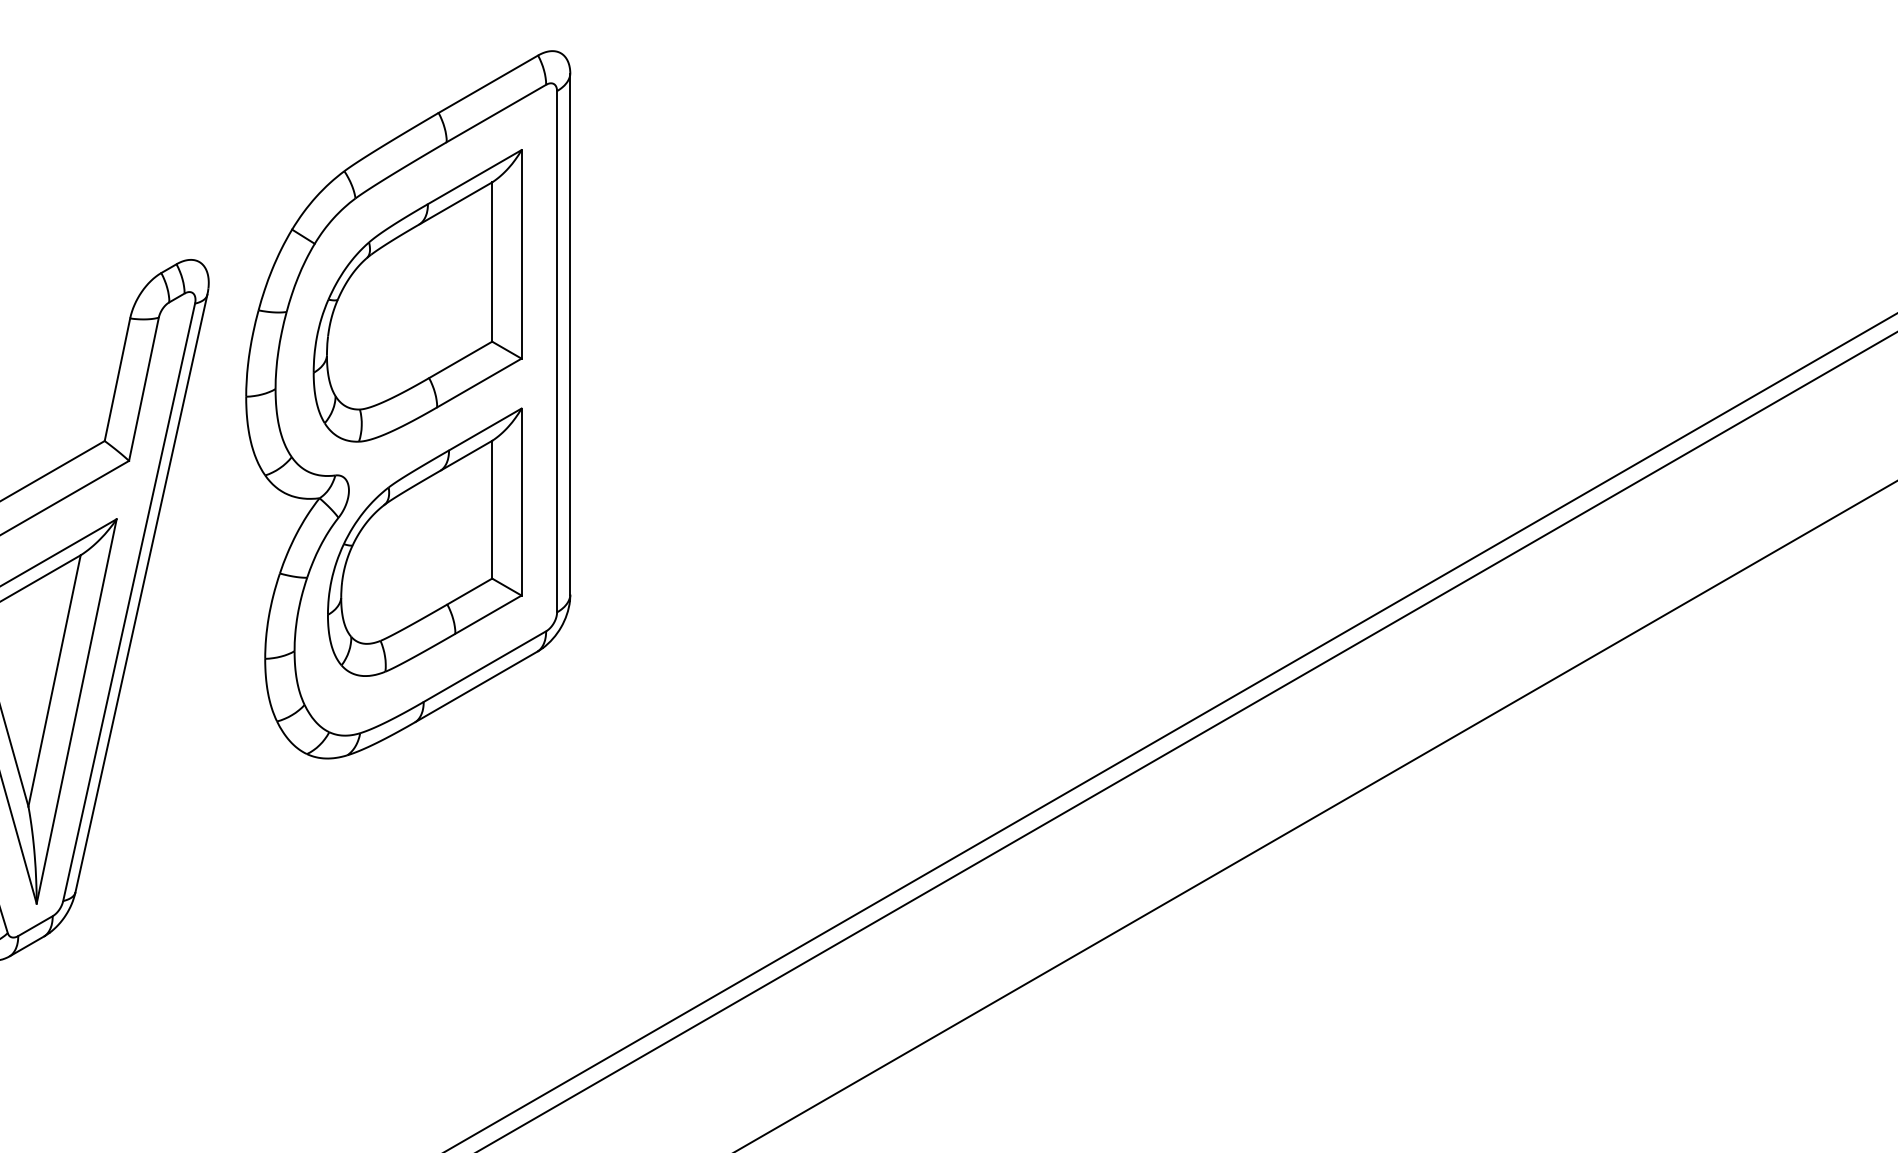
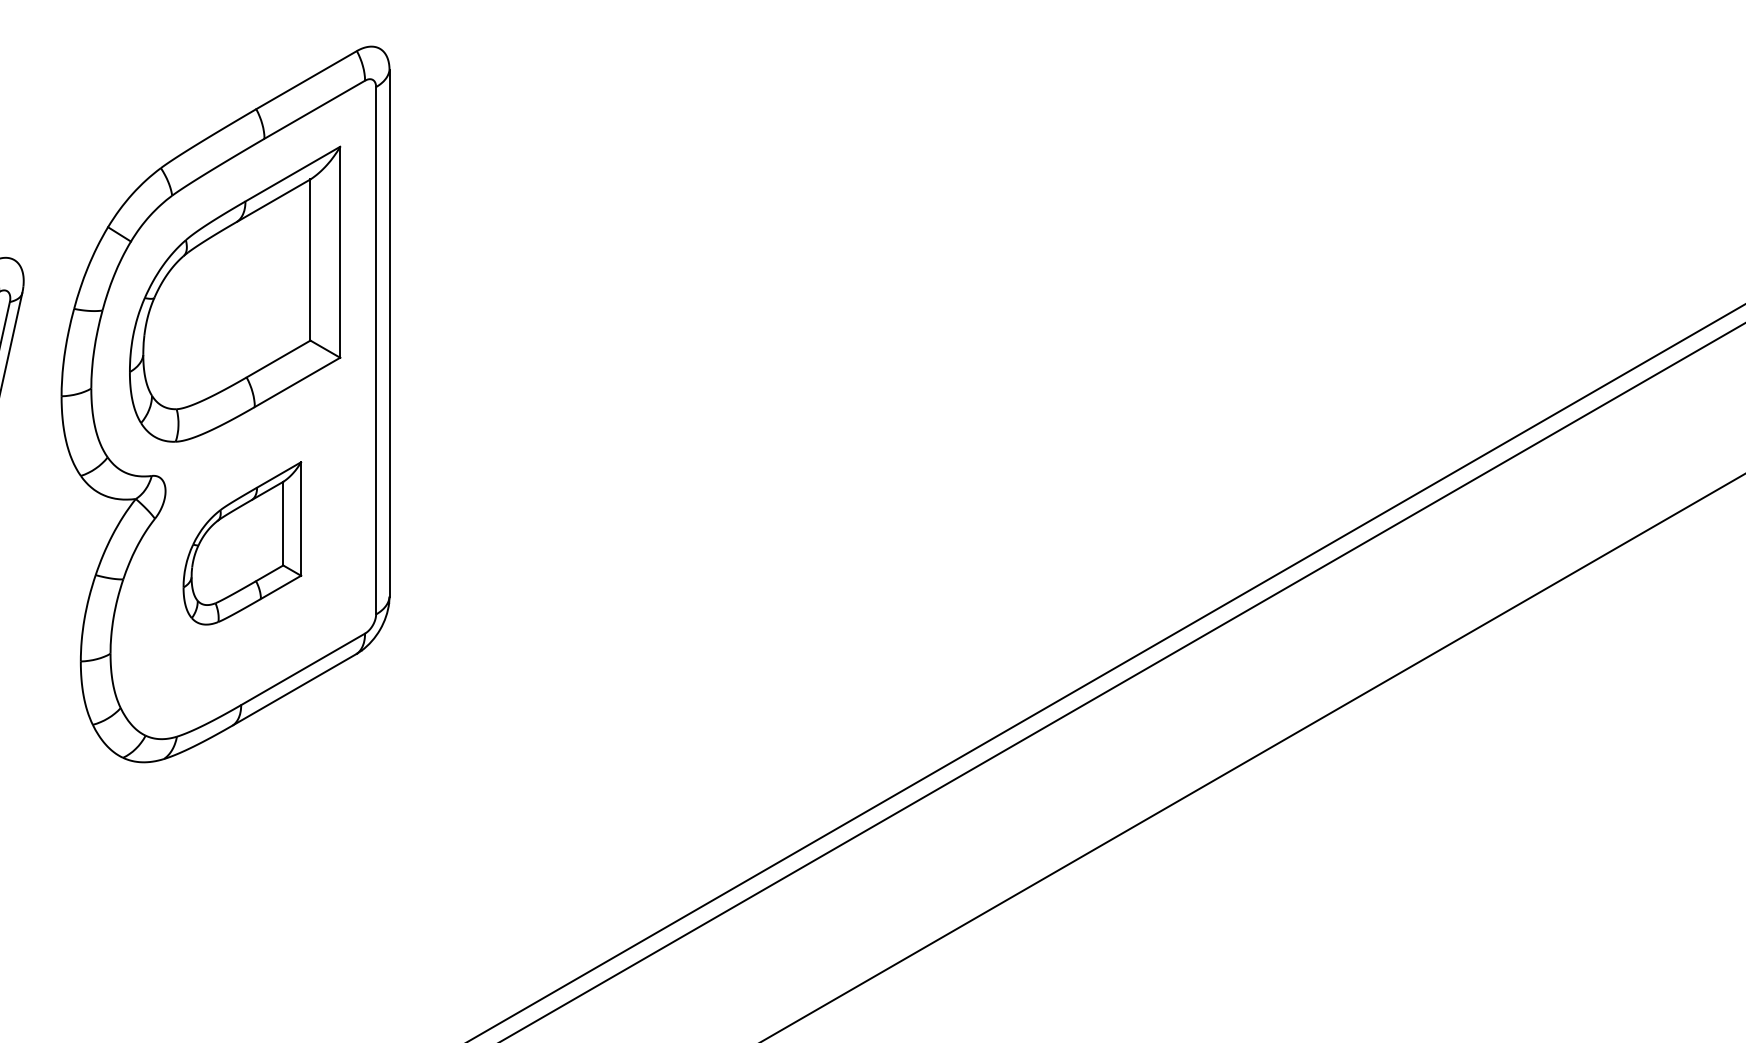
part: (424, 541) -> (241, 542), size x0.6

